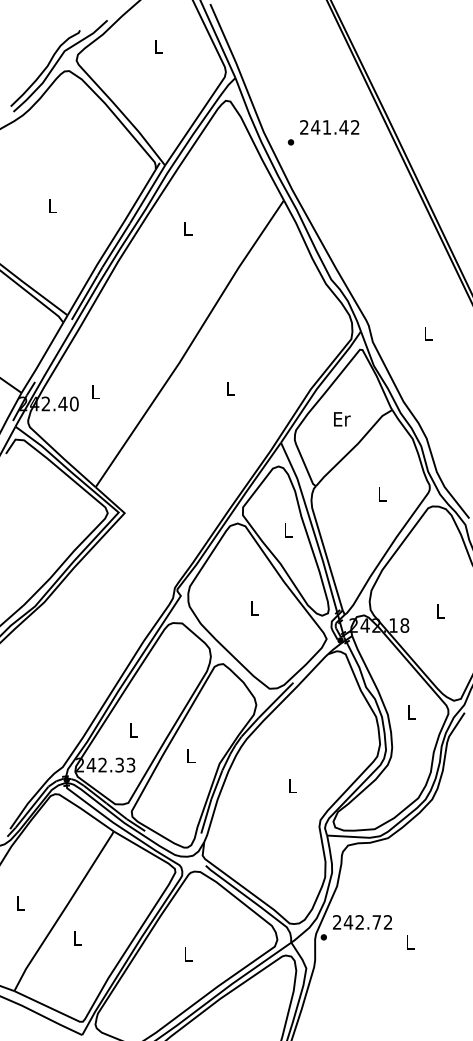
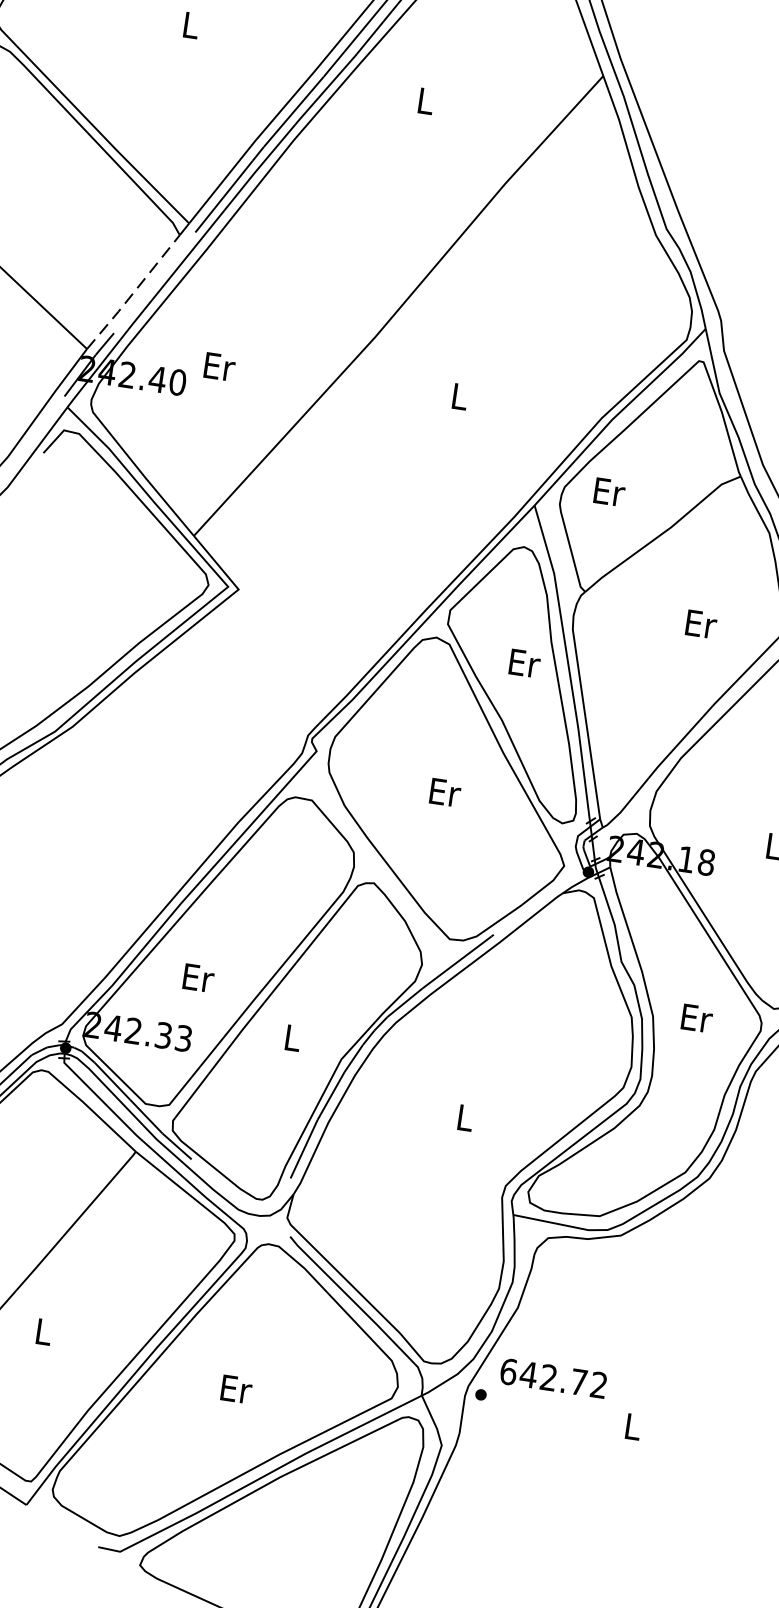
line: (42, 358) -> (133, 293), solid -> dashed
text: (95, 391) -> (218, 365), L -> Er
text: (342, 419) -> (609, 492), moved
text: (382, 494) -> (701, 623), L -> Er
text: (288, 530) -> (524, 663), L -> Er
text: (254, 608) -> (444, 792), L -> Er
text: (412, 712) -> (697, 1018), L -> Er
text: (134, 730) -> (199, 977), L -> Er
text: (336, 922) -> (507, 1371), 242.72 -> 642.72
text: (188, 954) -> (236, 1389), L -> Er

